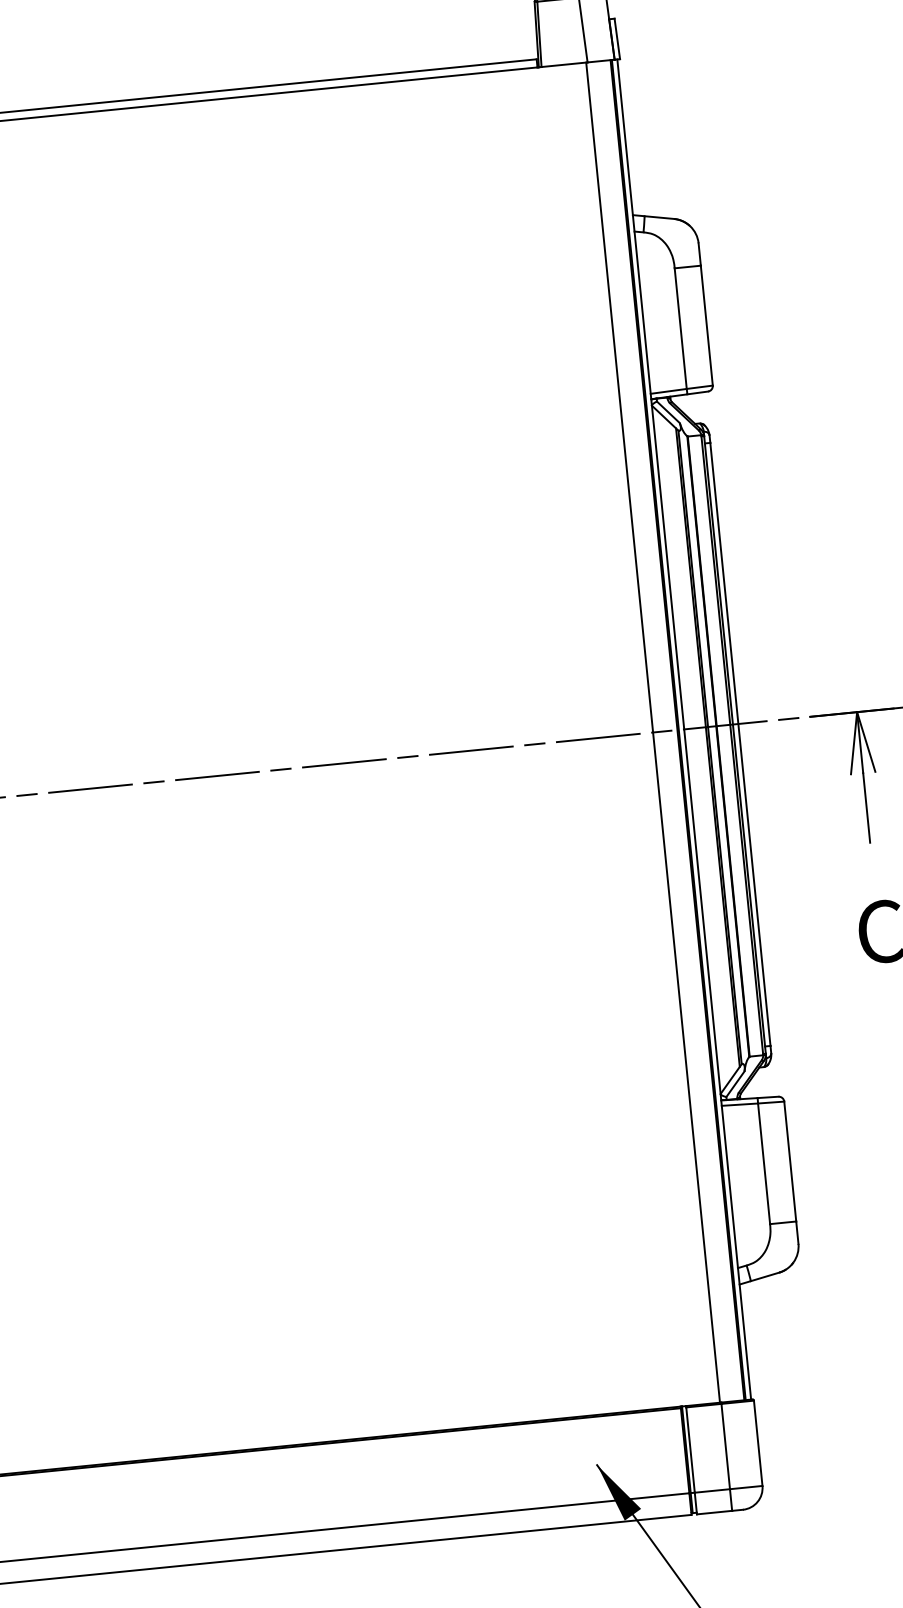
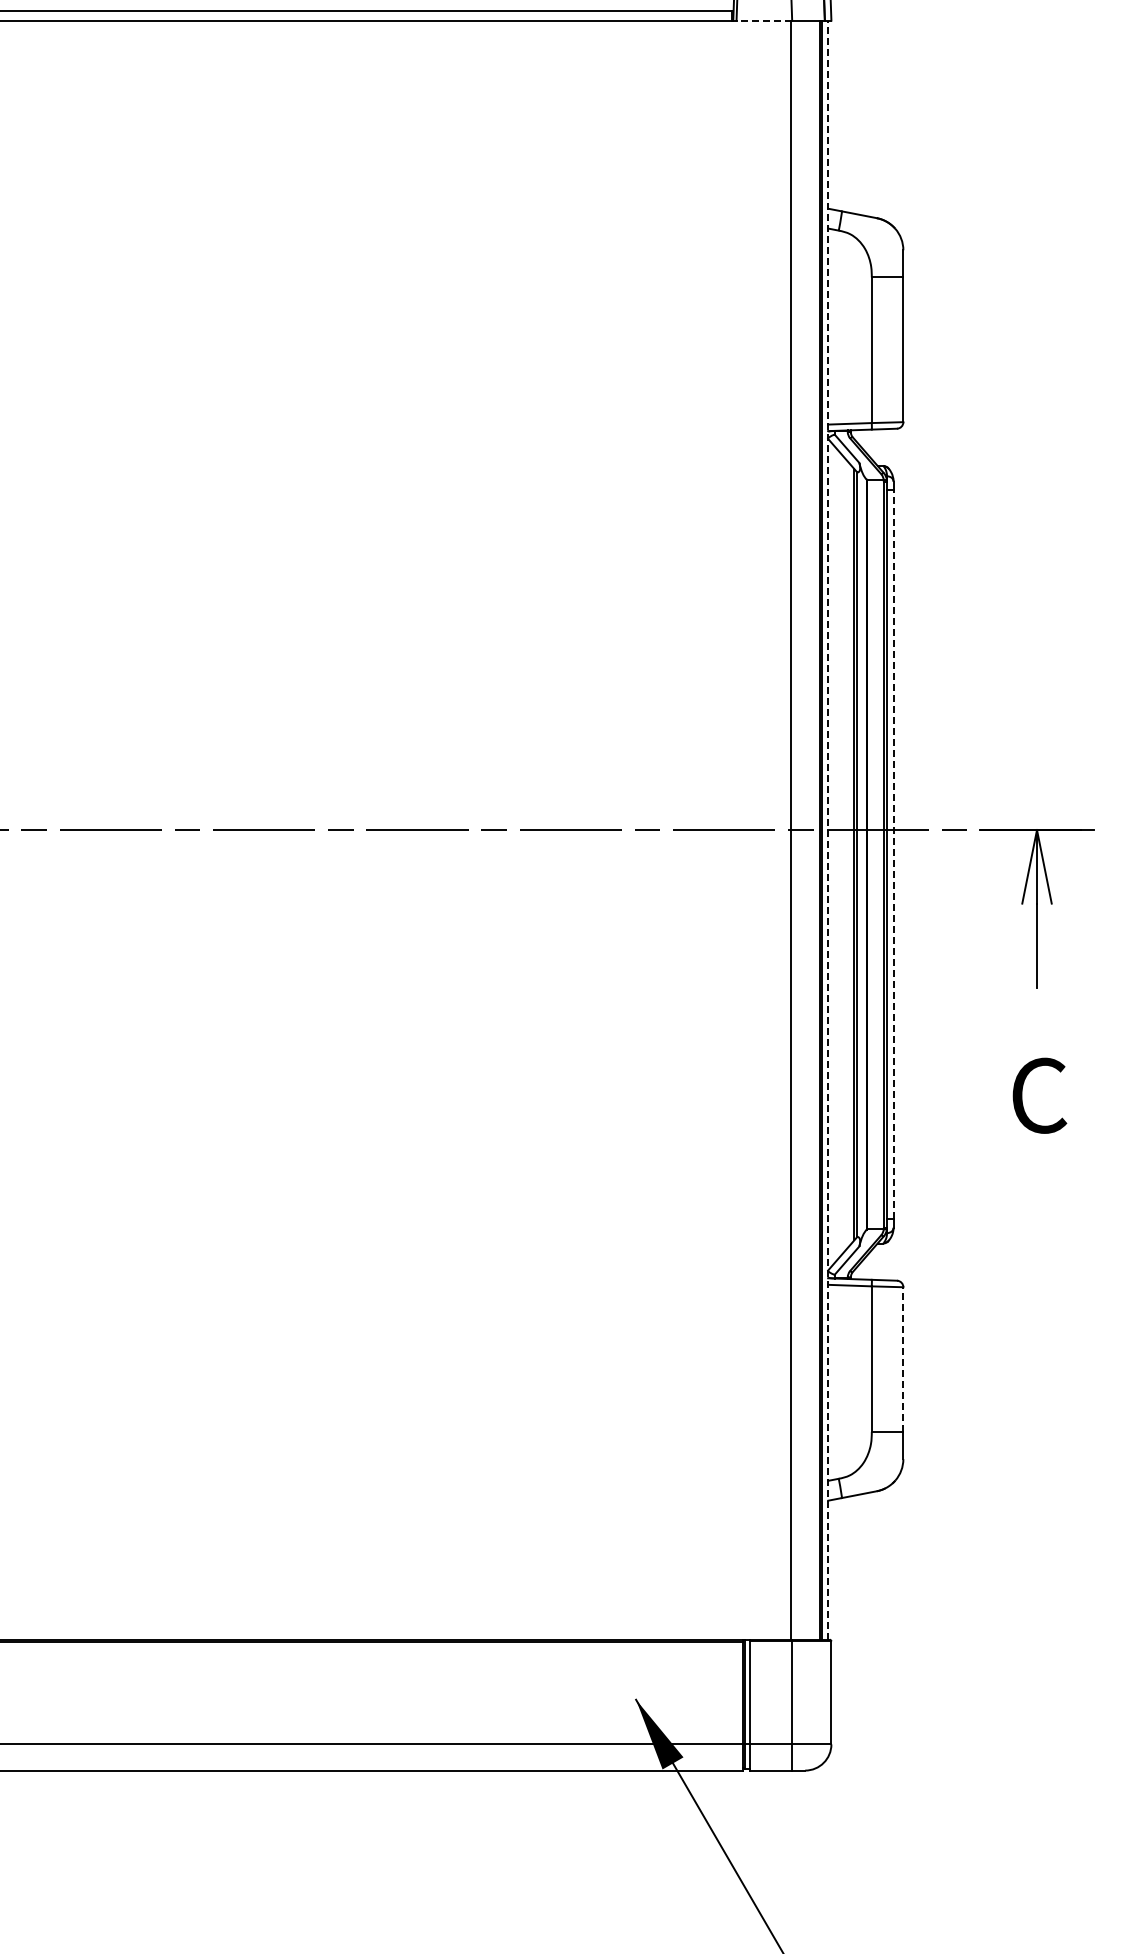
line: (564, 64) -> (764, 20), solid -> dashed
line: (684, 729) -> (828, 830), solid -> dashed
line: (740, 744) -> (893, 854), solid -> dashed
line: (790, 1161) -> (903, 1359), solid -> dashed

